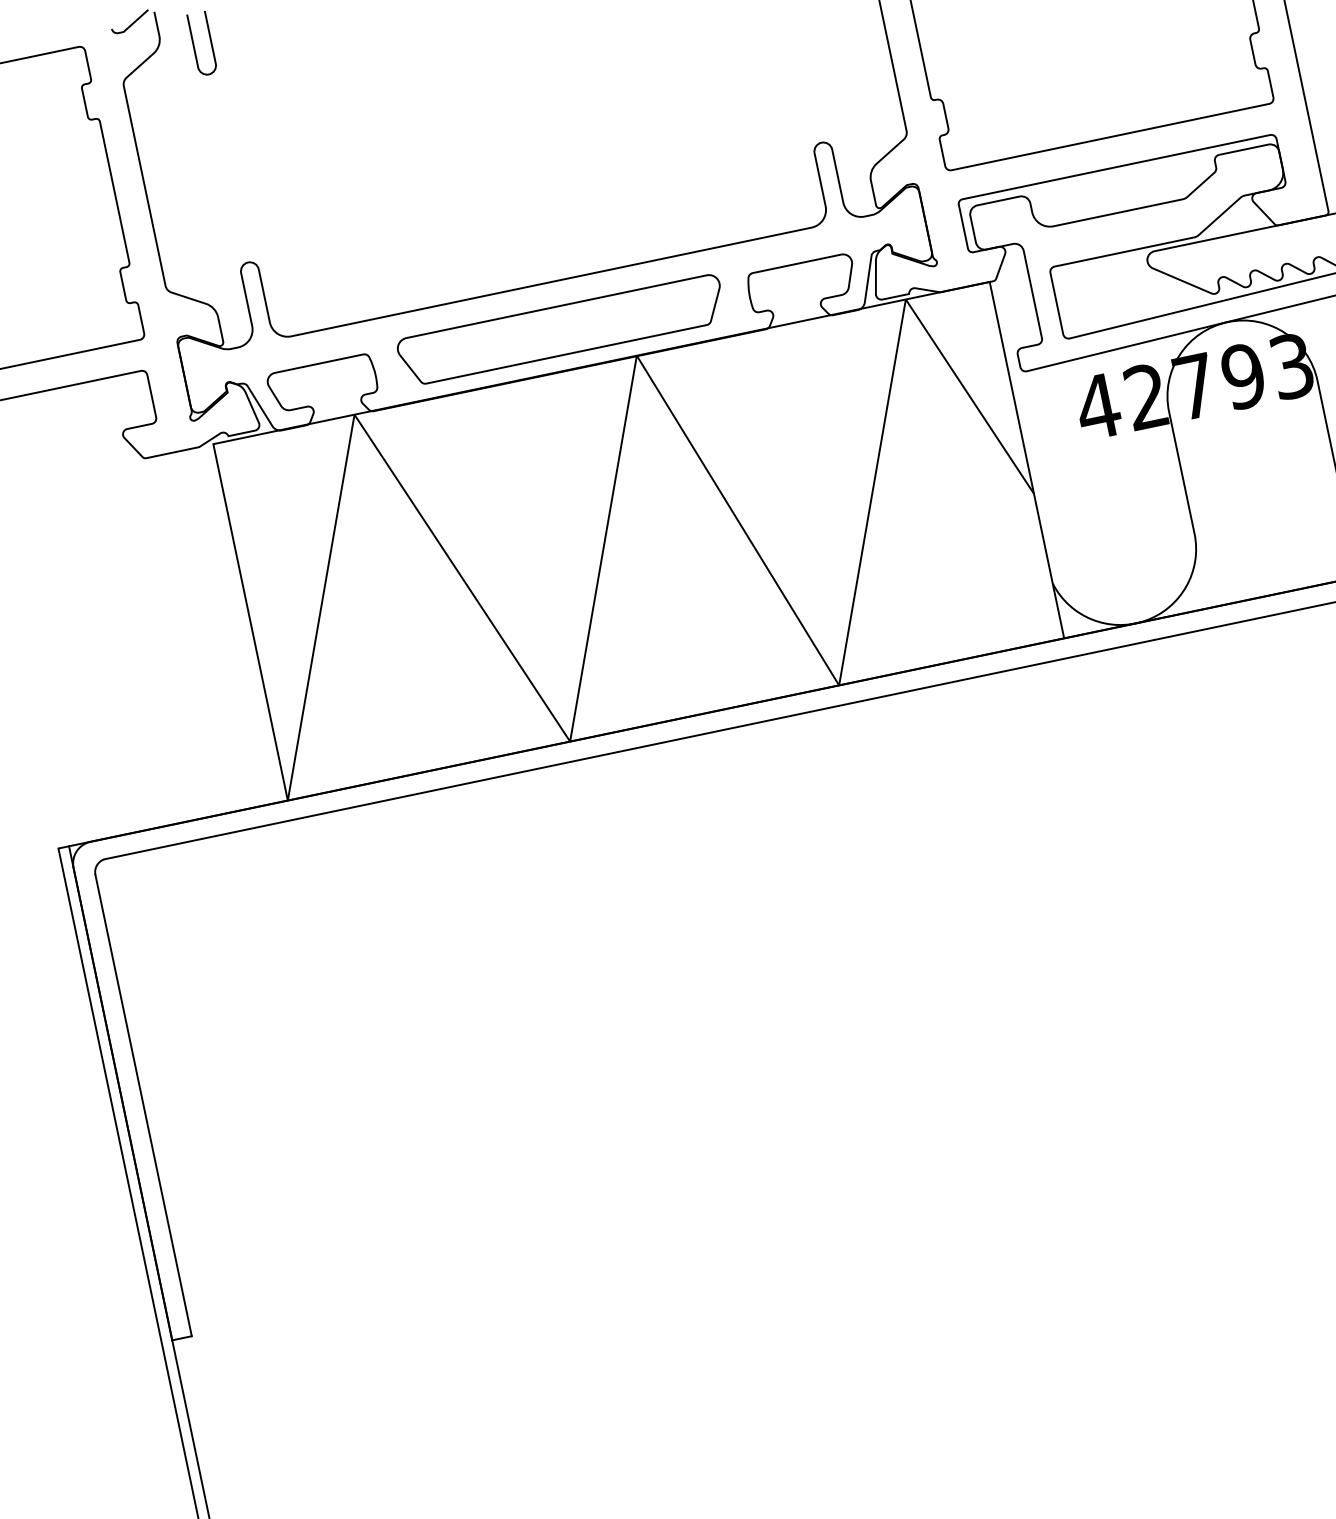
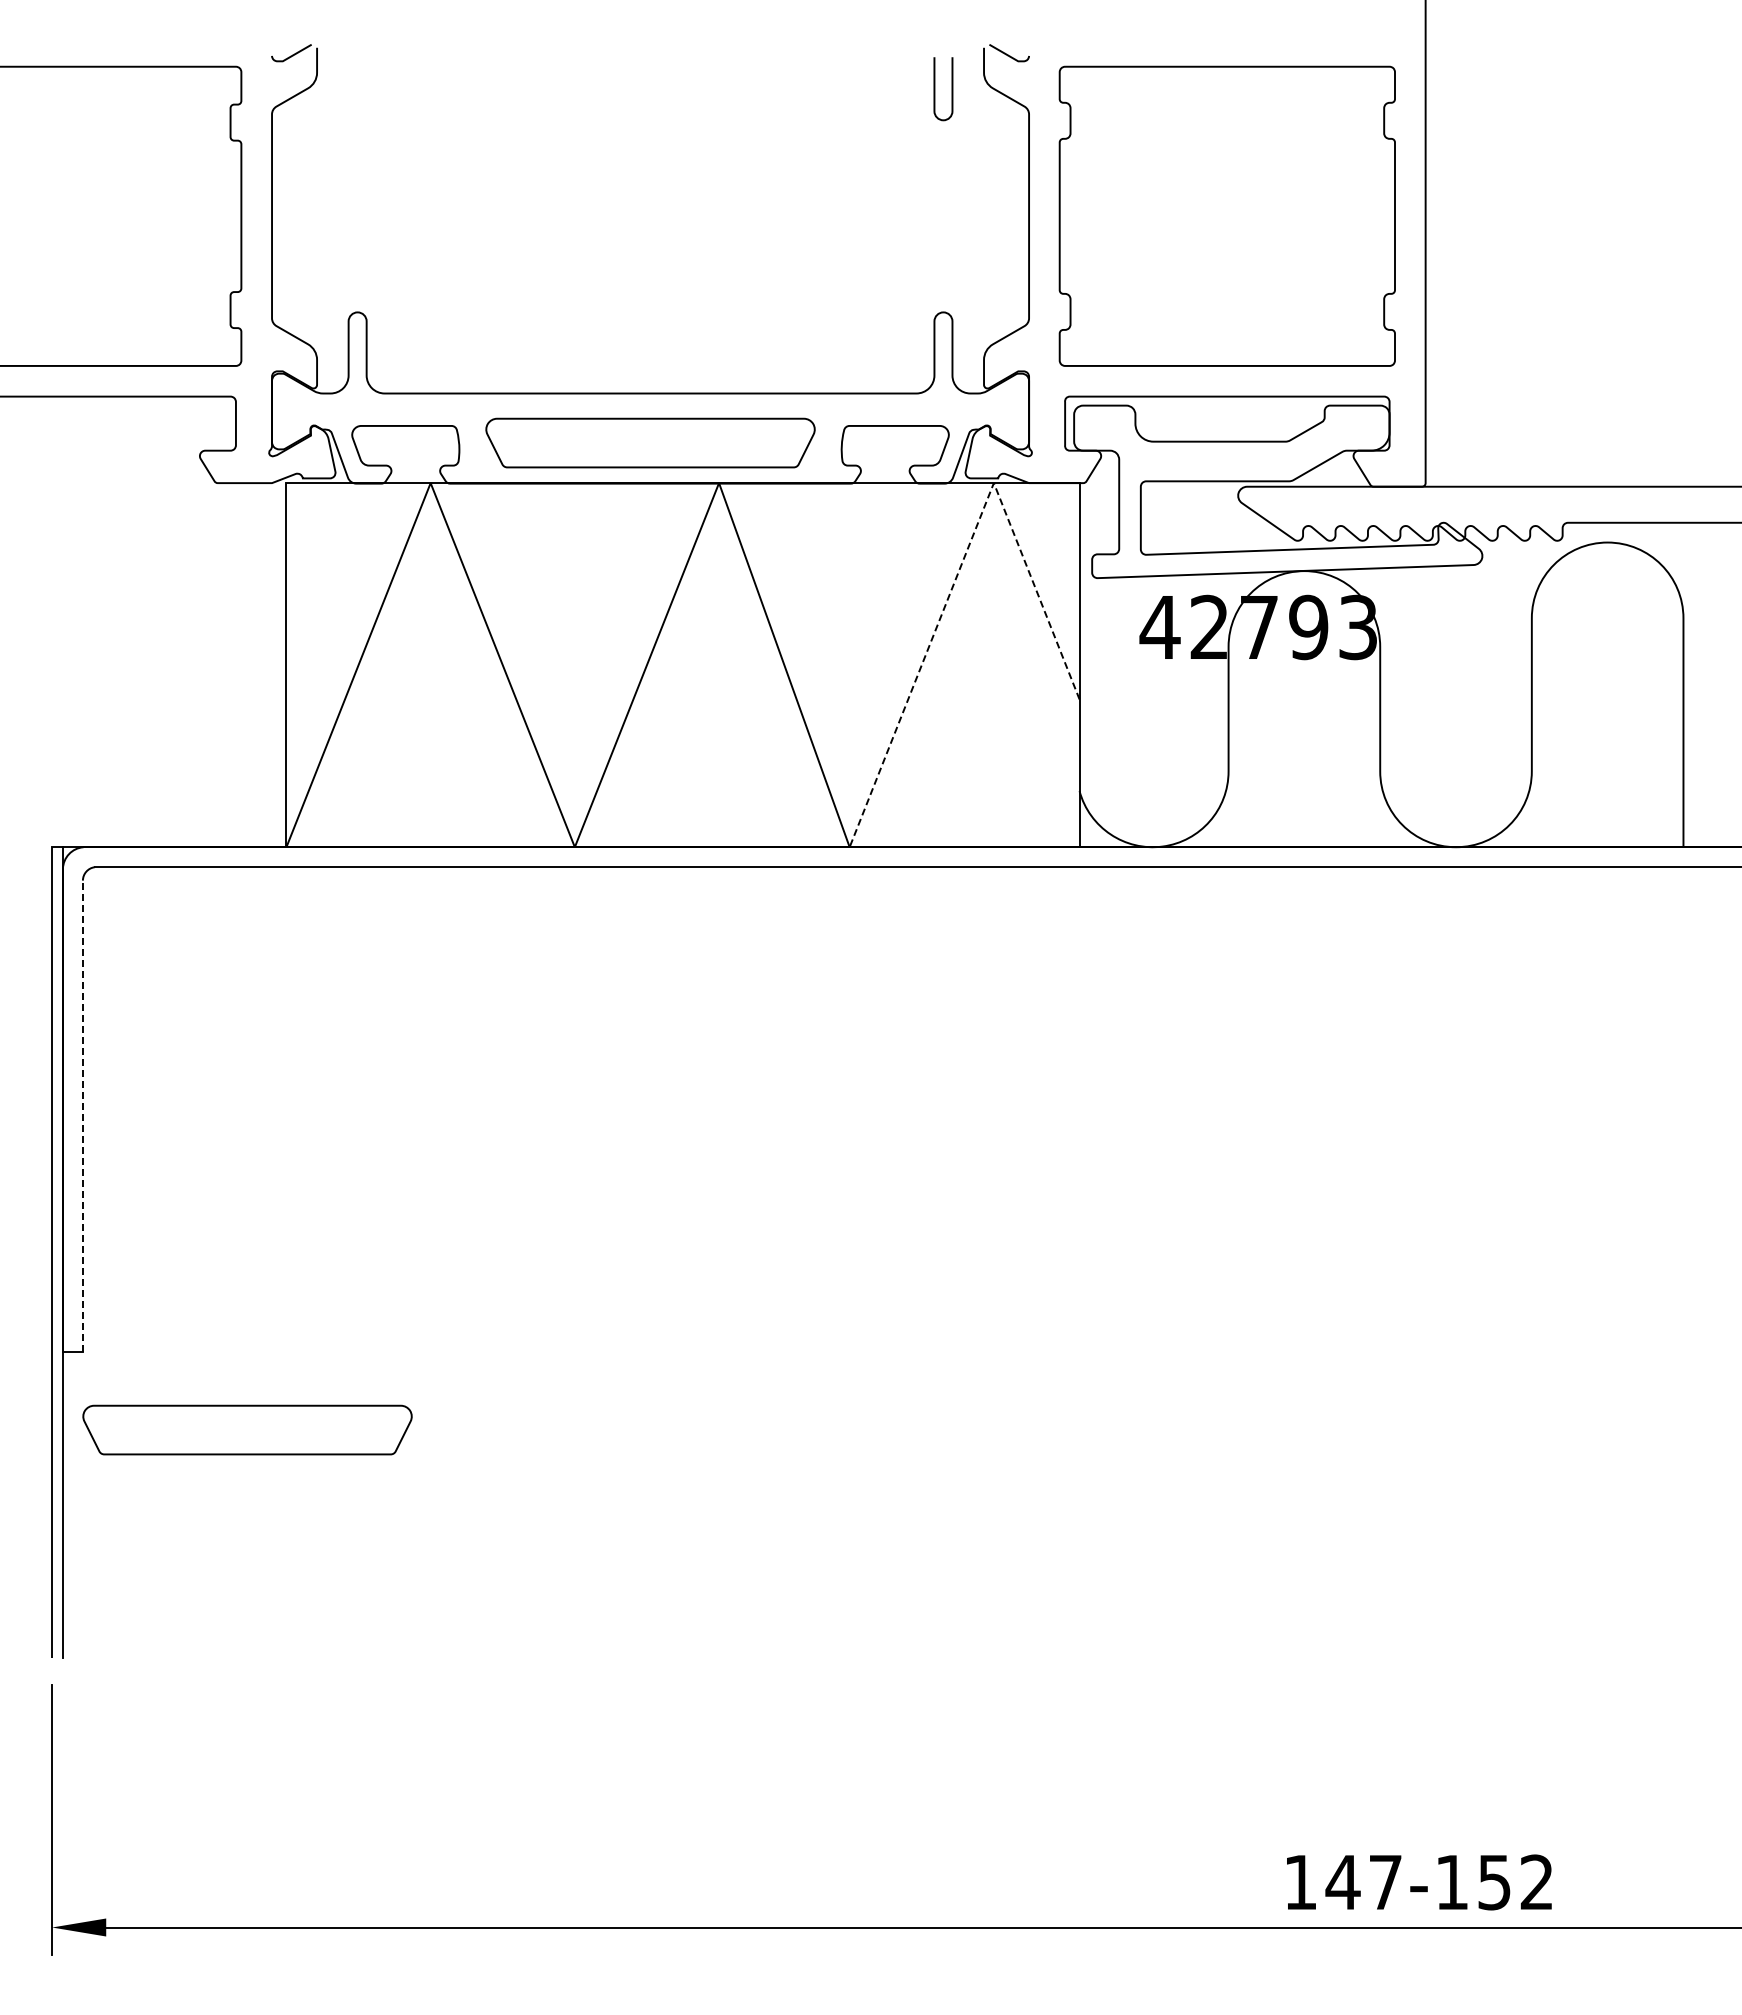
curve: (194, 45) -> (349, 89), removed
line: (892, 377) -> (964, 556), solid -> dashed
line: (143, 1105) -> (82, 1116), solid -> dashed
part: (368, 1378) -> (247, 1429), added

